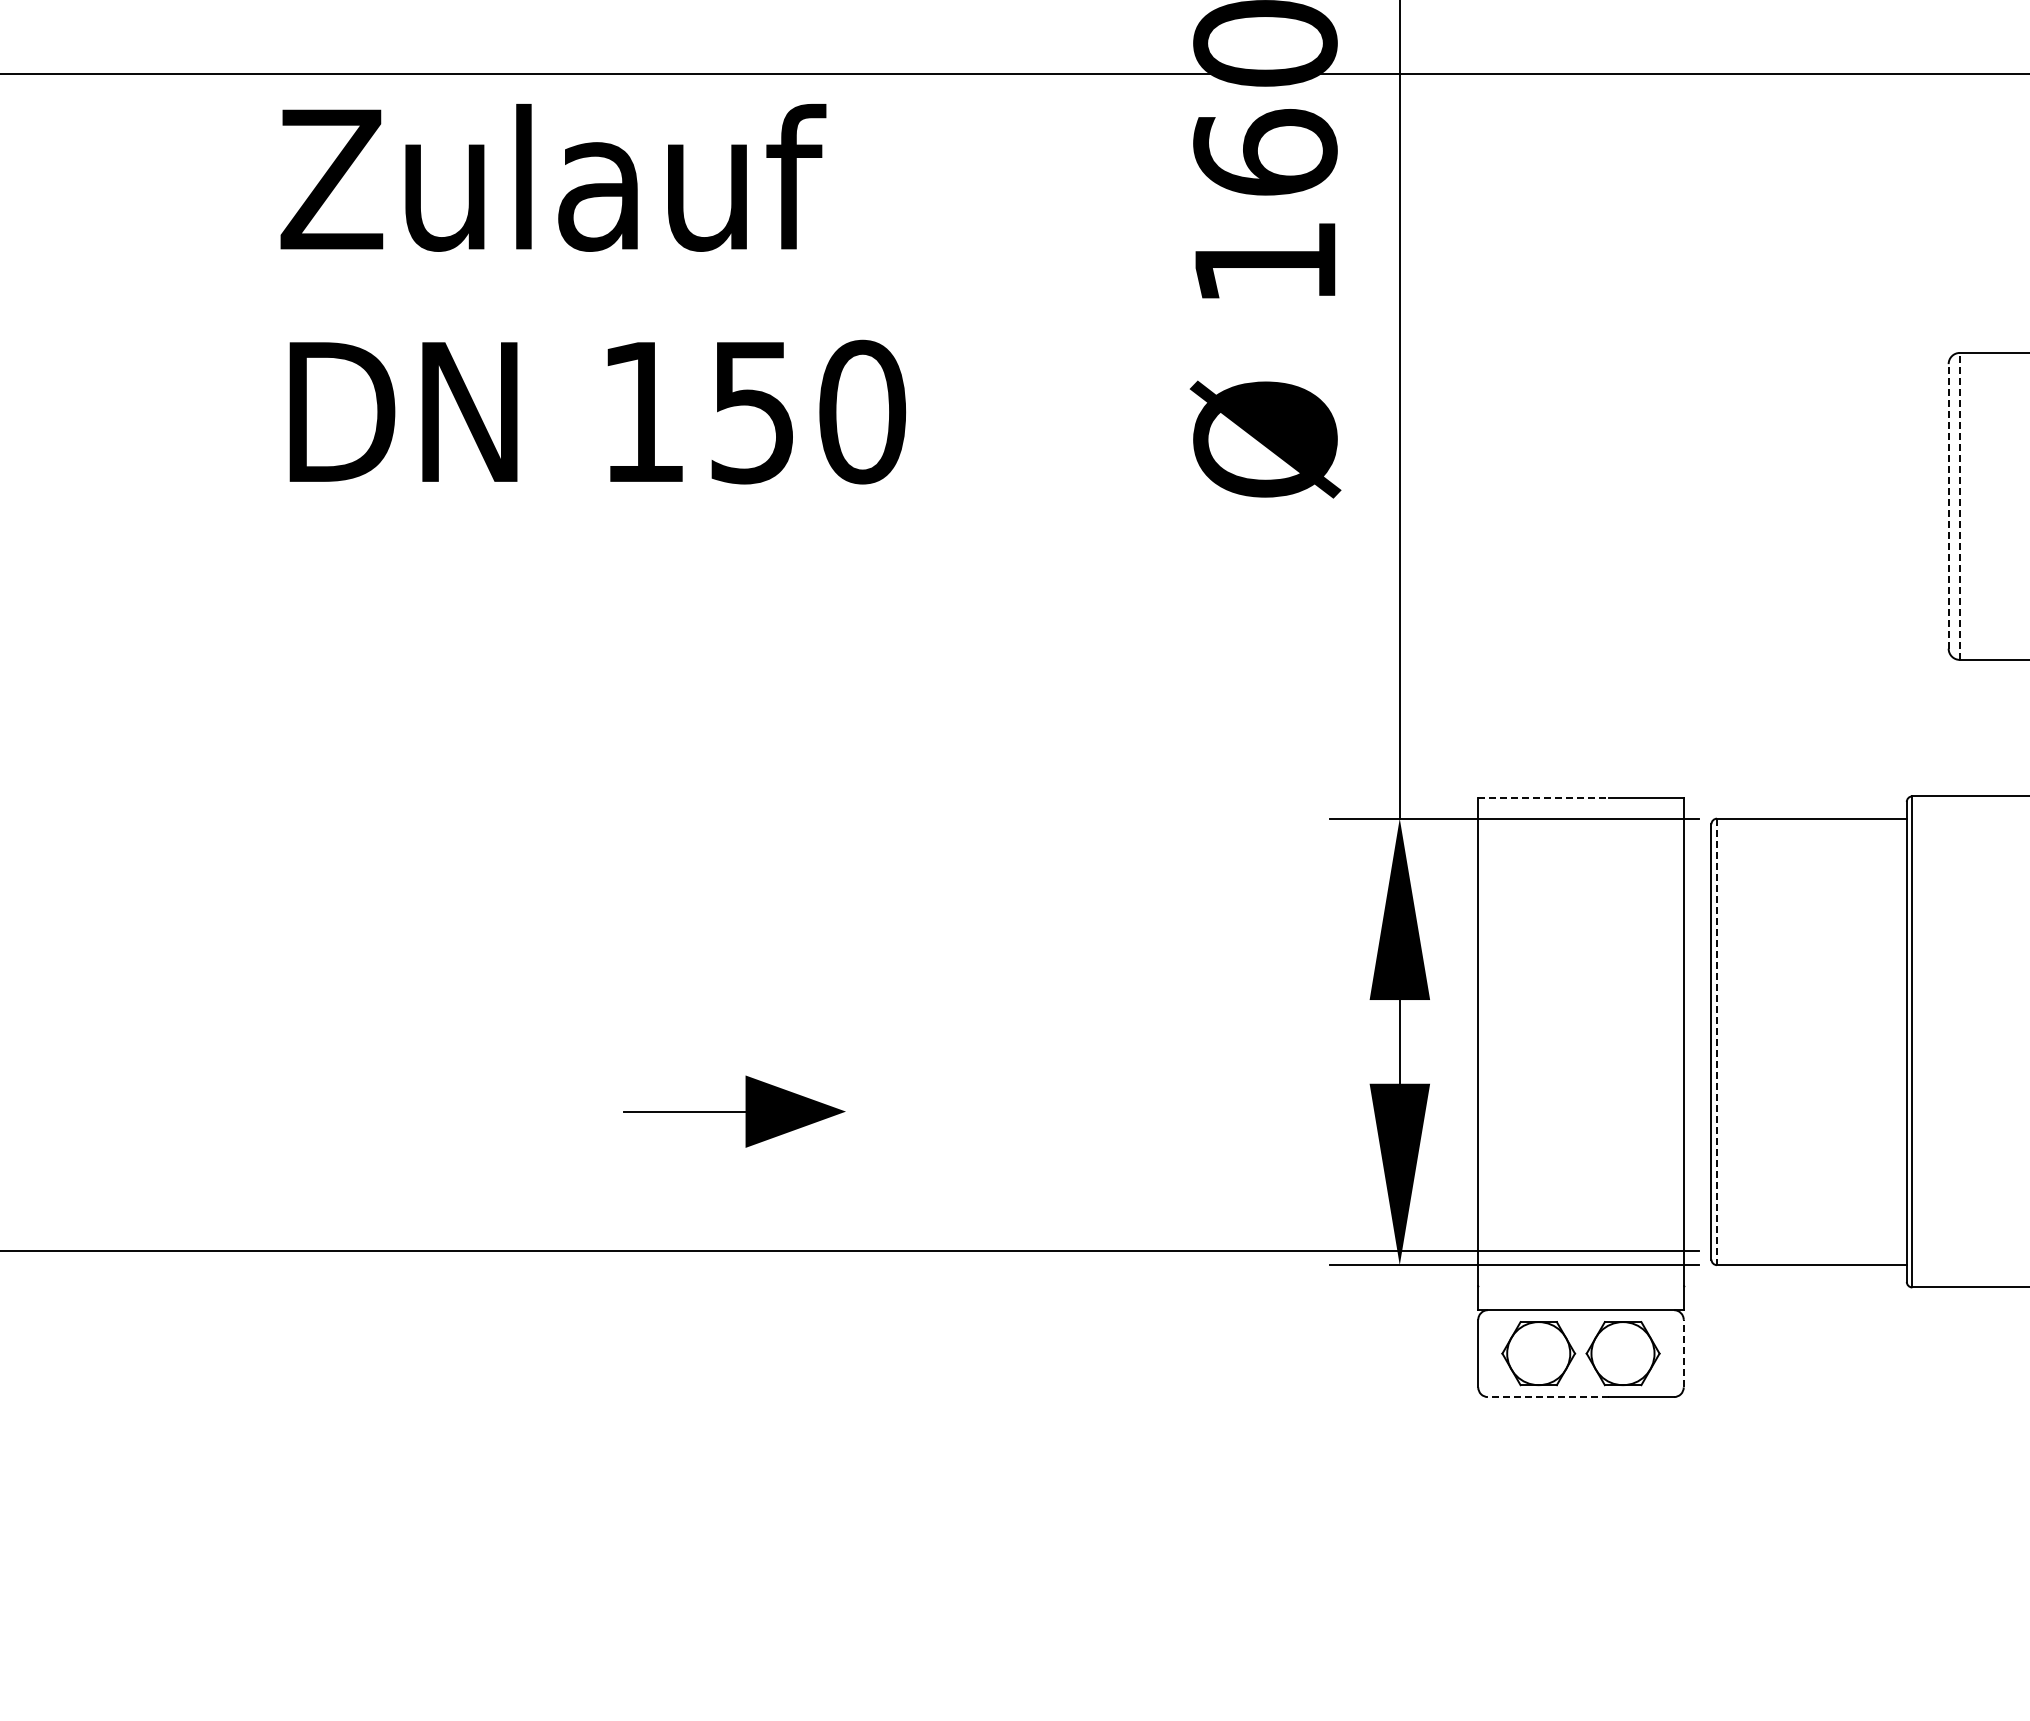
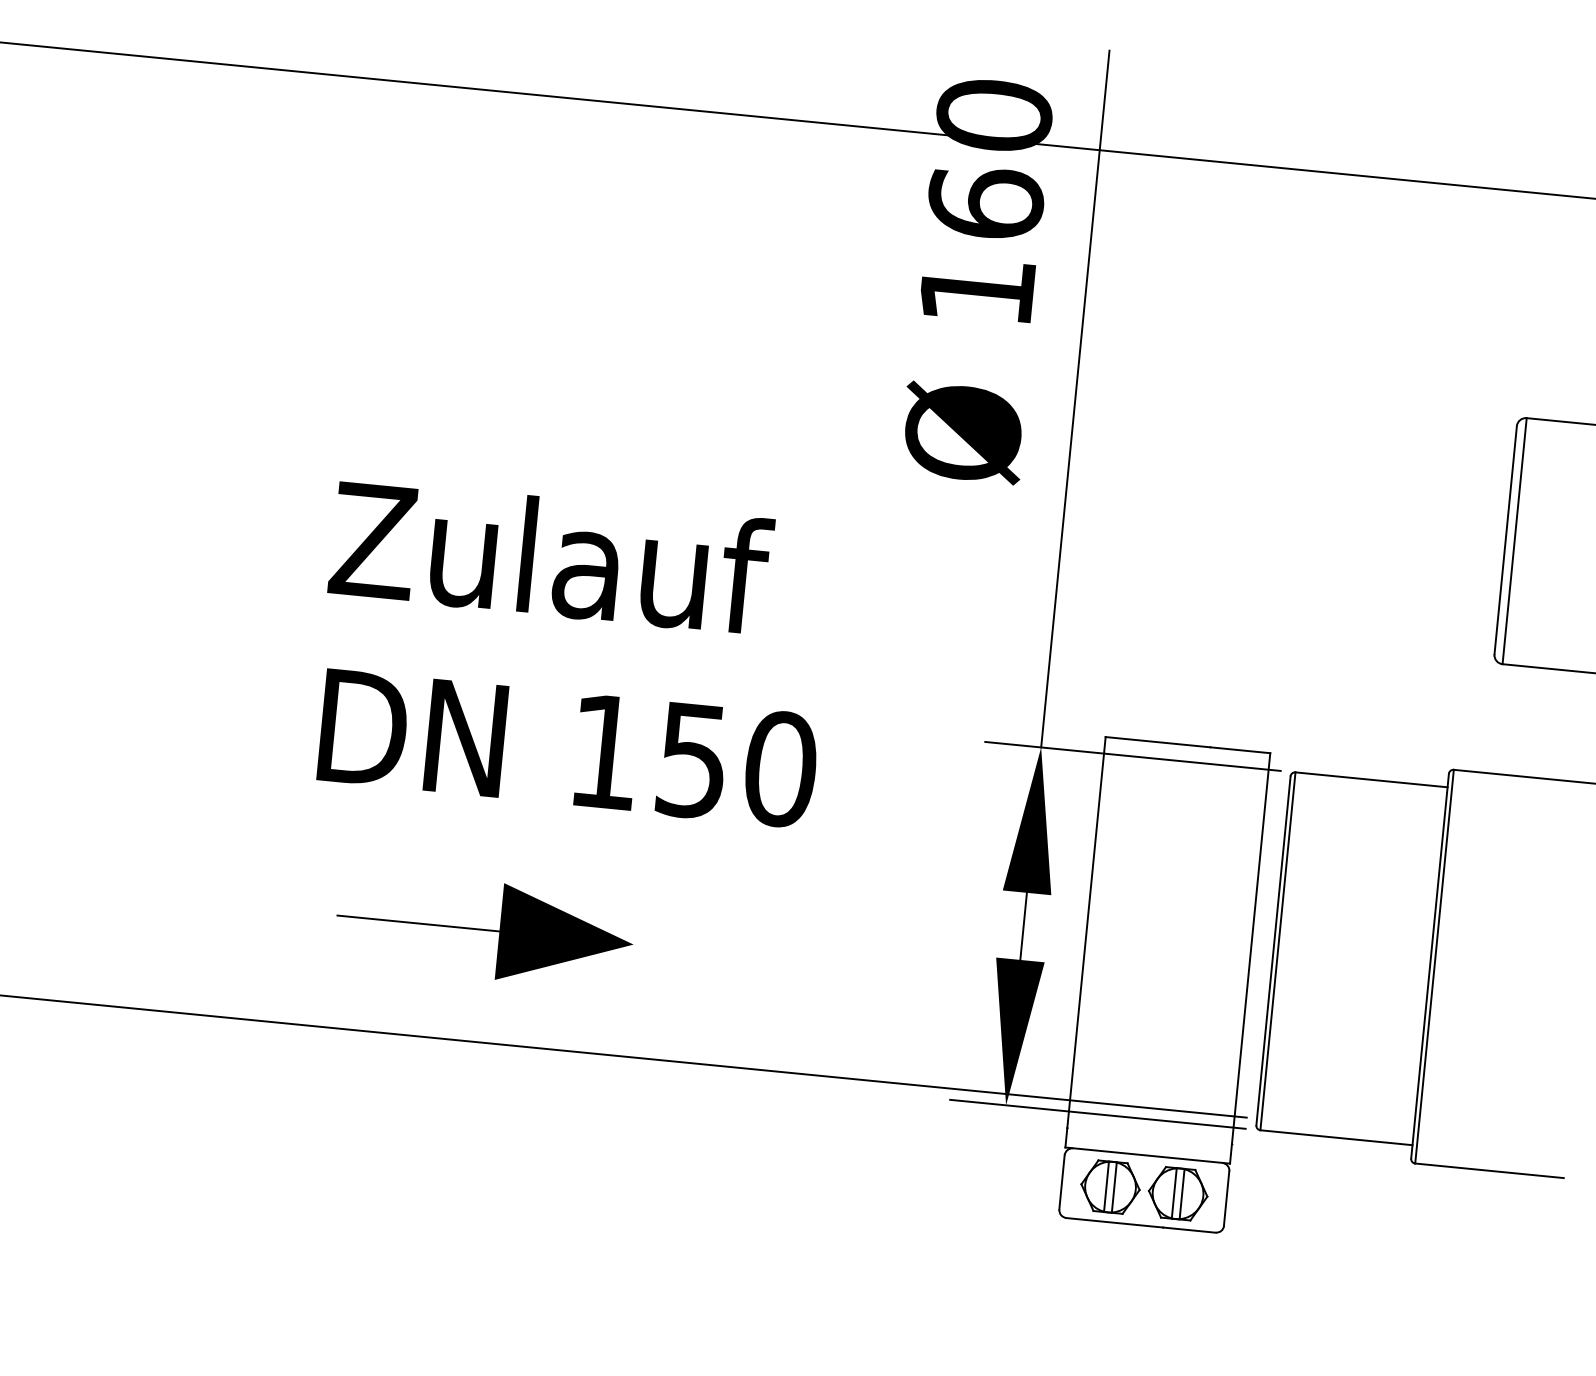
text: (593, 294) -> (574, 653), moved
line: (1948, 505) -> (1505, 539), dashed -> solid
line: (1959, 505) -> (1514, 540), dashed -> solid
line: (1543, 798) -> (1157, 742), dashed -> solid
line: (1717, 1042) -> (1278, 951), dashed -> solid
part: (734, 1111) -> (484, 929), size x1.67
line: (1533, 1353) -> (1106, 1186), added
line: (1543, 1353) -> (1114, 1187), added
line: (1618, 1353) -> (1174, 1193), added
line: (1628, 1353) -> (1182, 1194), added
line: (1683, 1353) -> (1226, 1198), dashed -> solid
line: (1547, 1397) -> (1114, 1223), dashed -> solid

